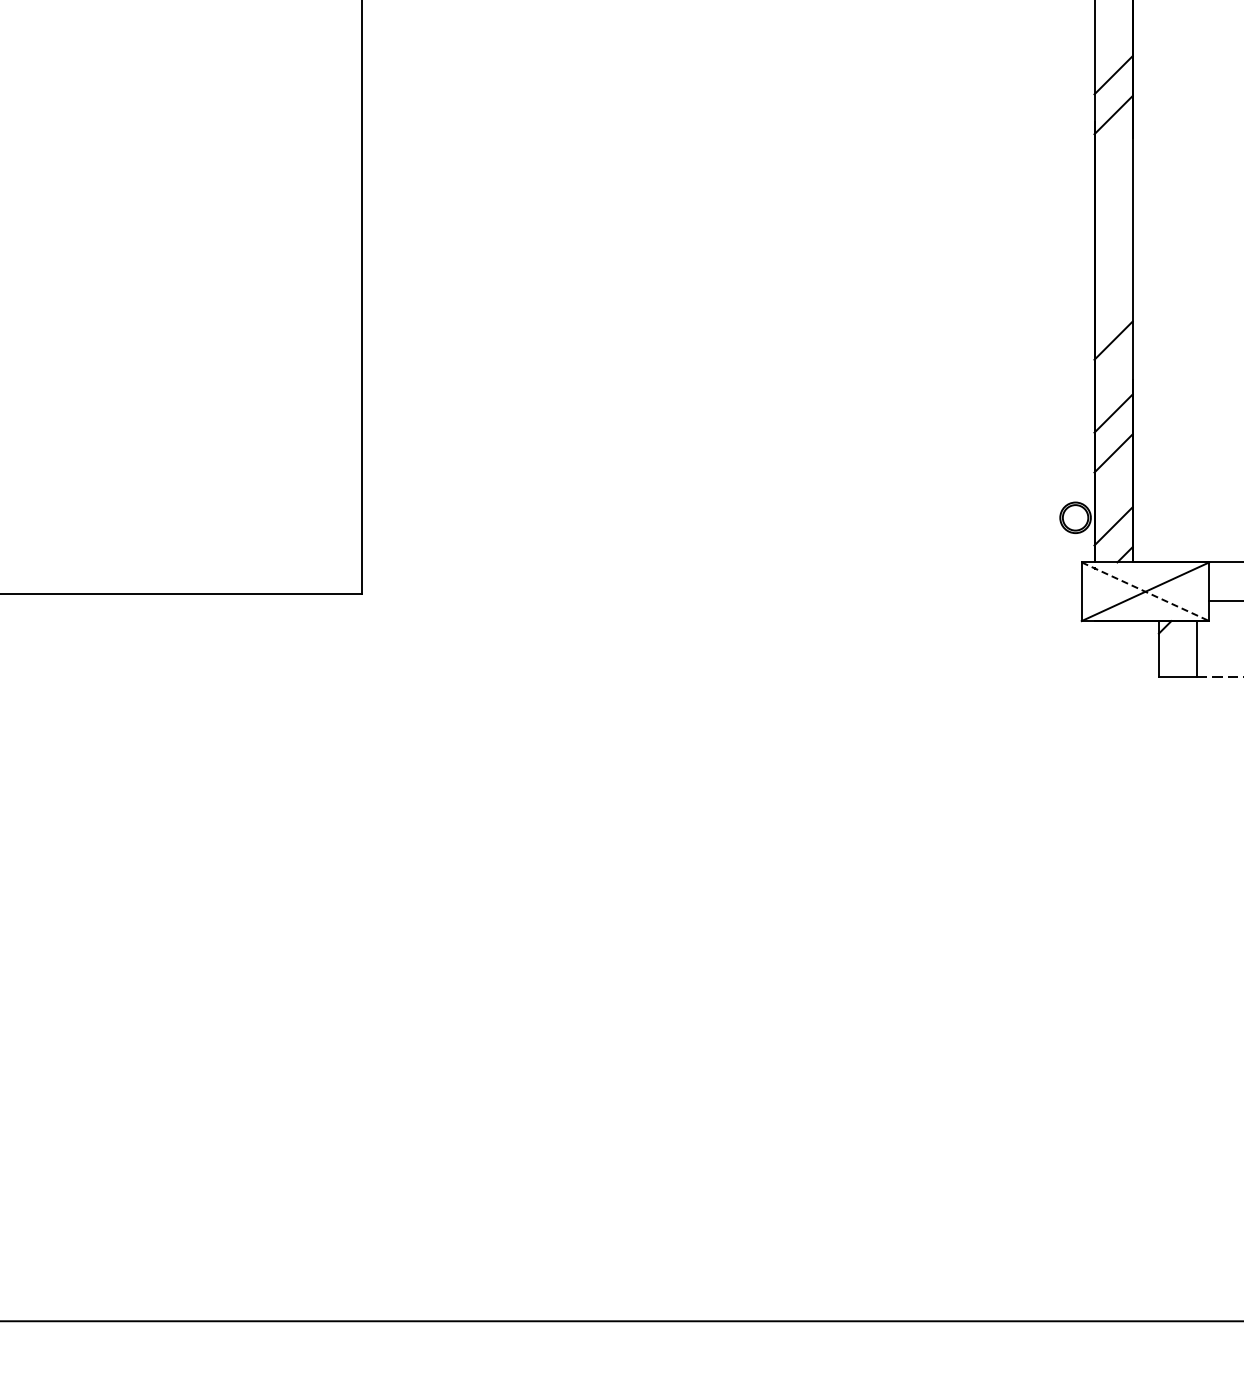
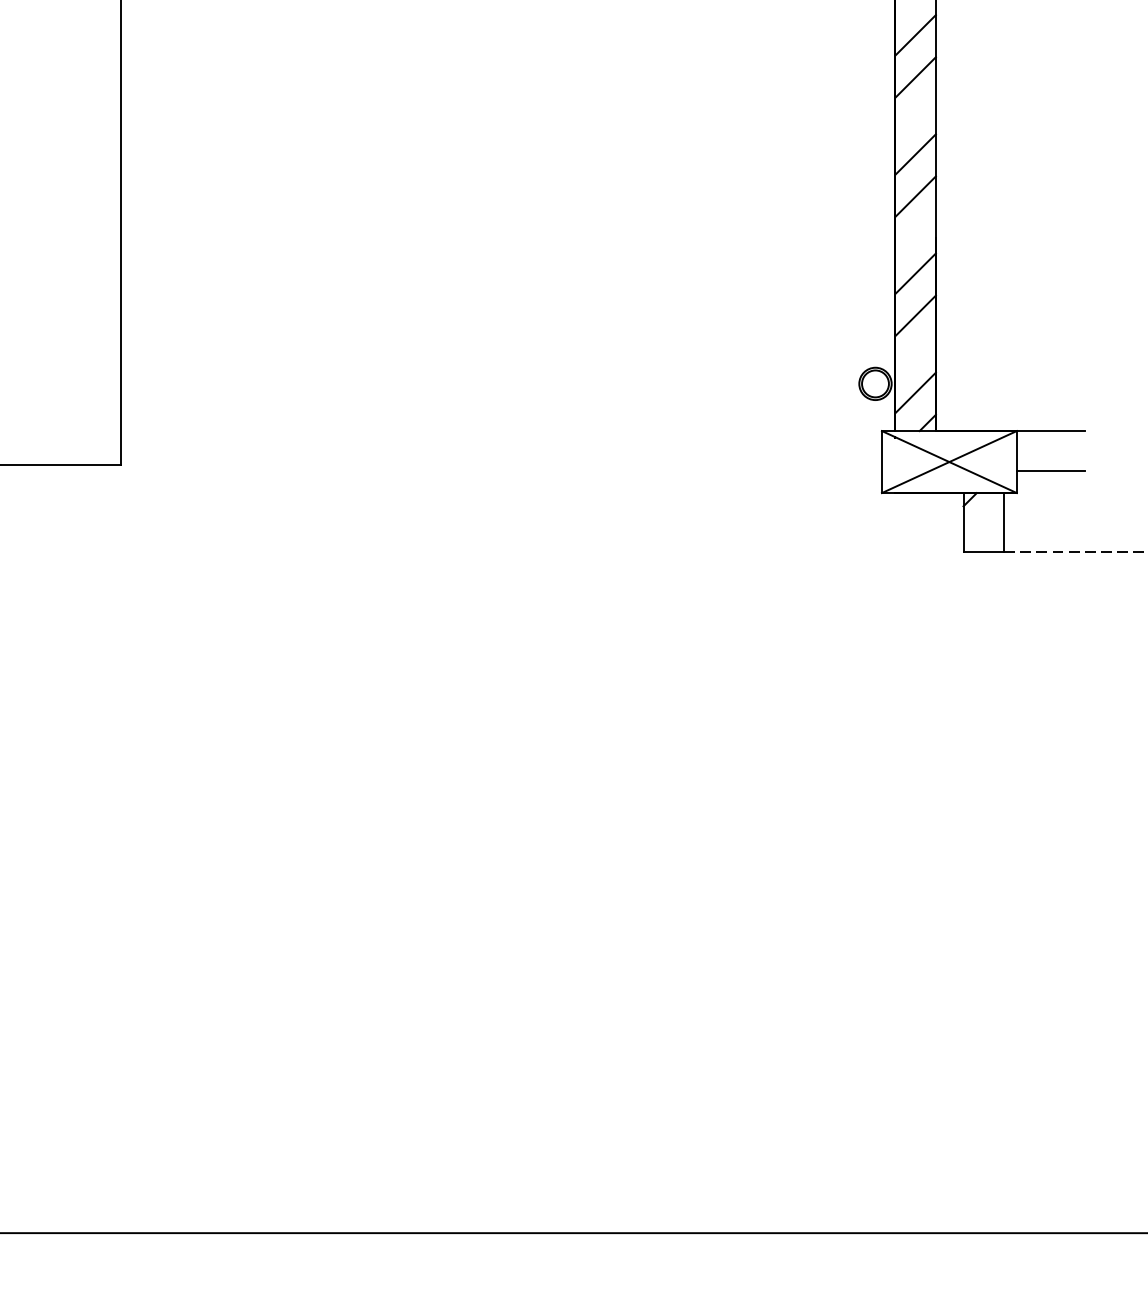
line: (1113, 187) -> (915, 34), added
line: (1113, 227) -> (915, 77), added
line: (1113, 300) -> (915, 154), added
line: (1145, 591) -> (949, 461), dashed -> solid

